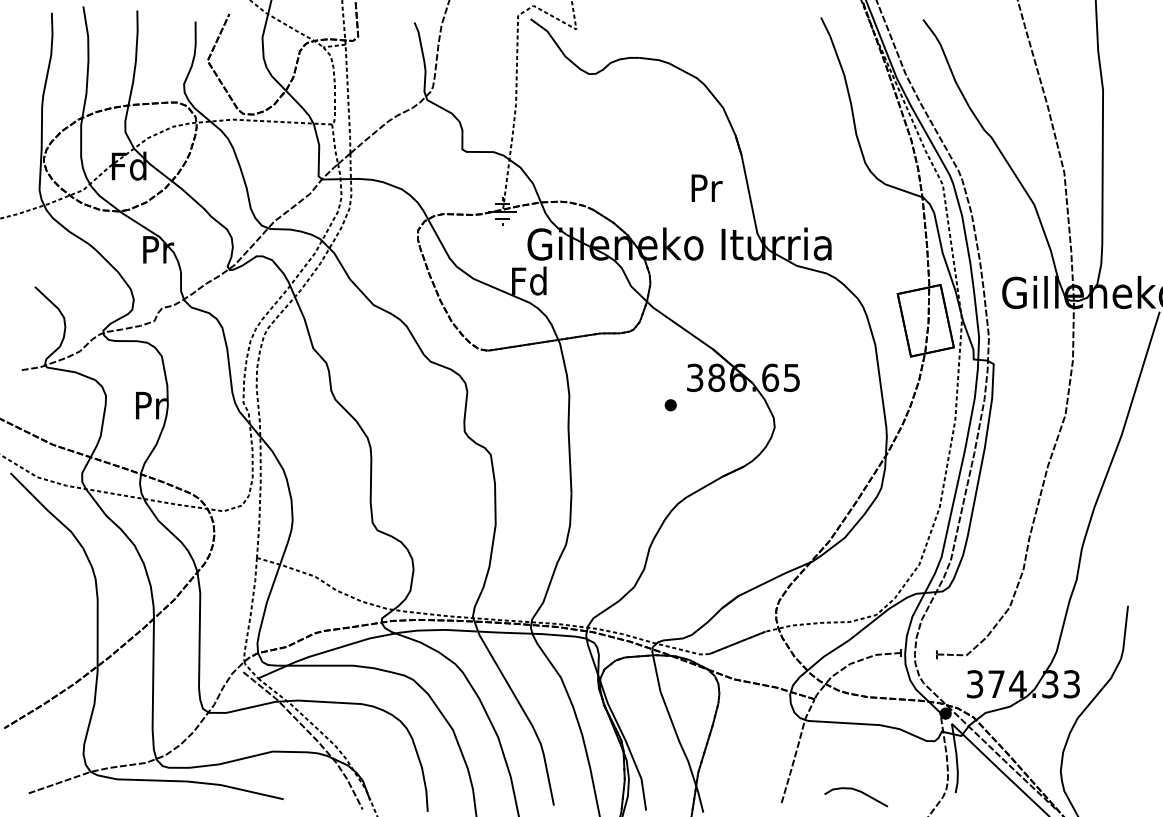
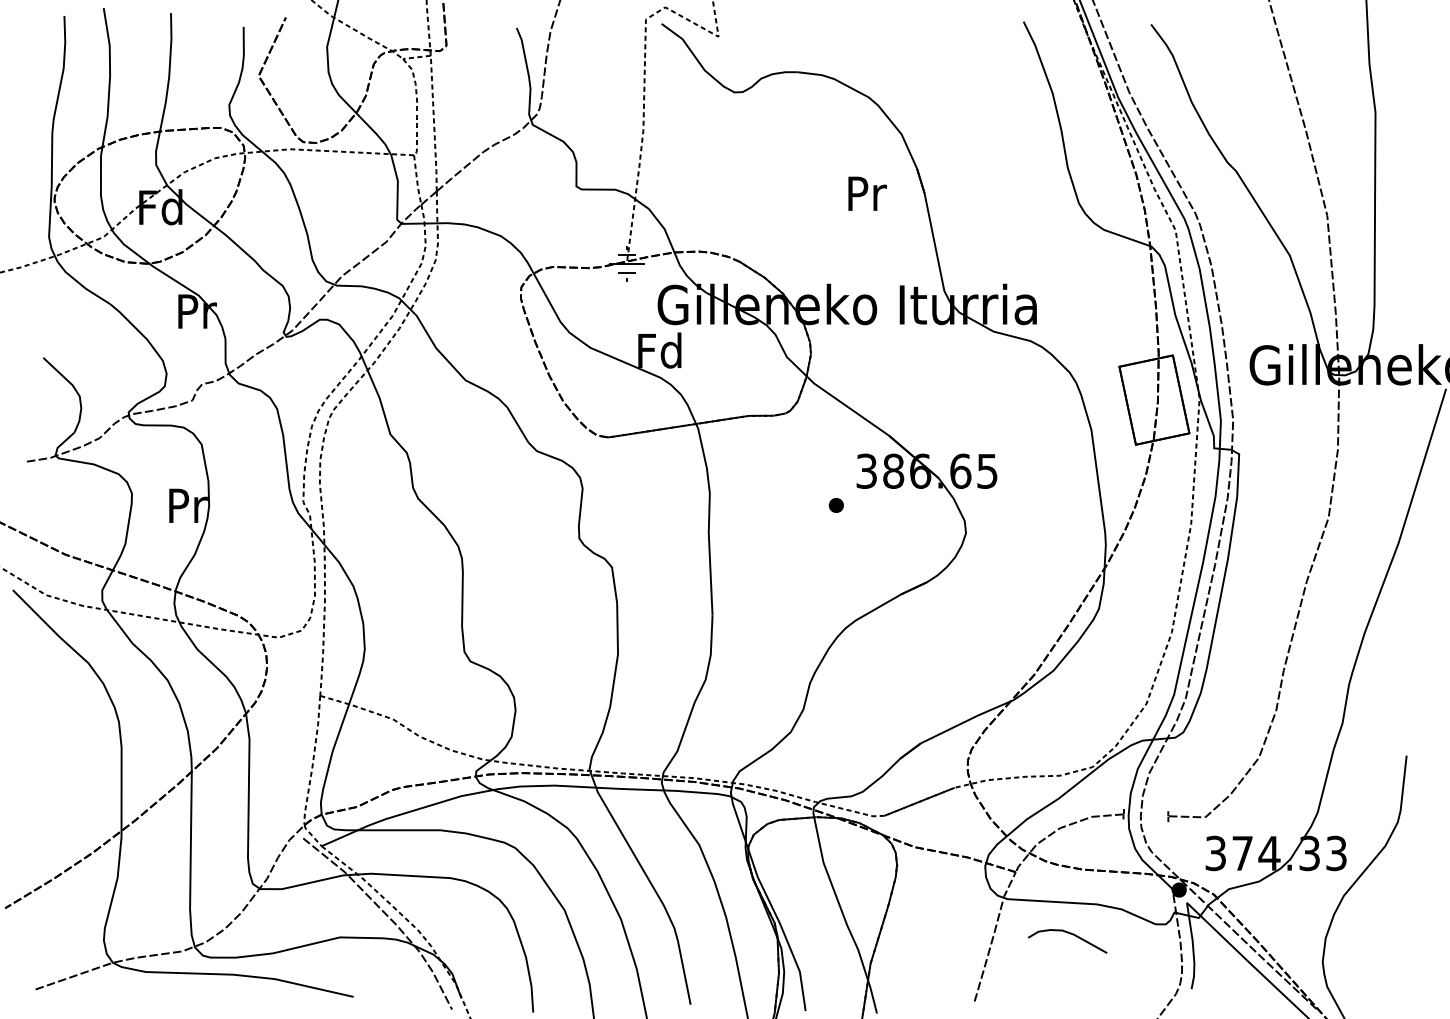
text: (706, 188) -> (867, 193), moved
curve: (858, 791) -> (1070, 934), moved

